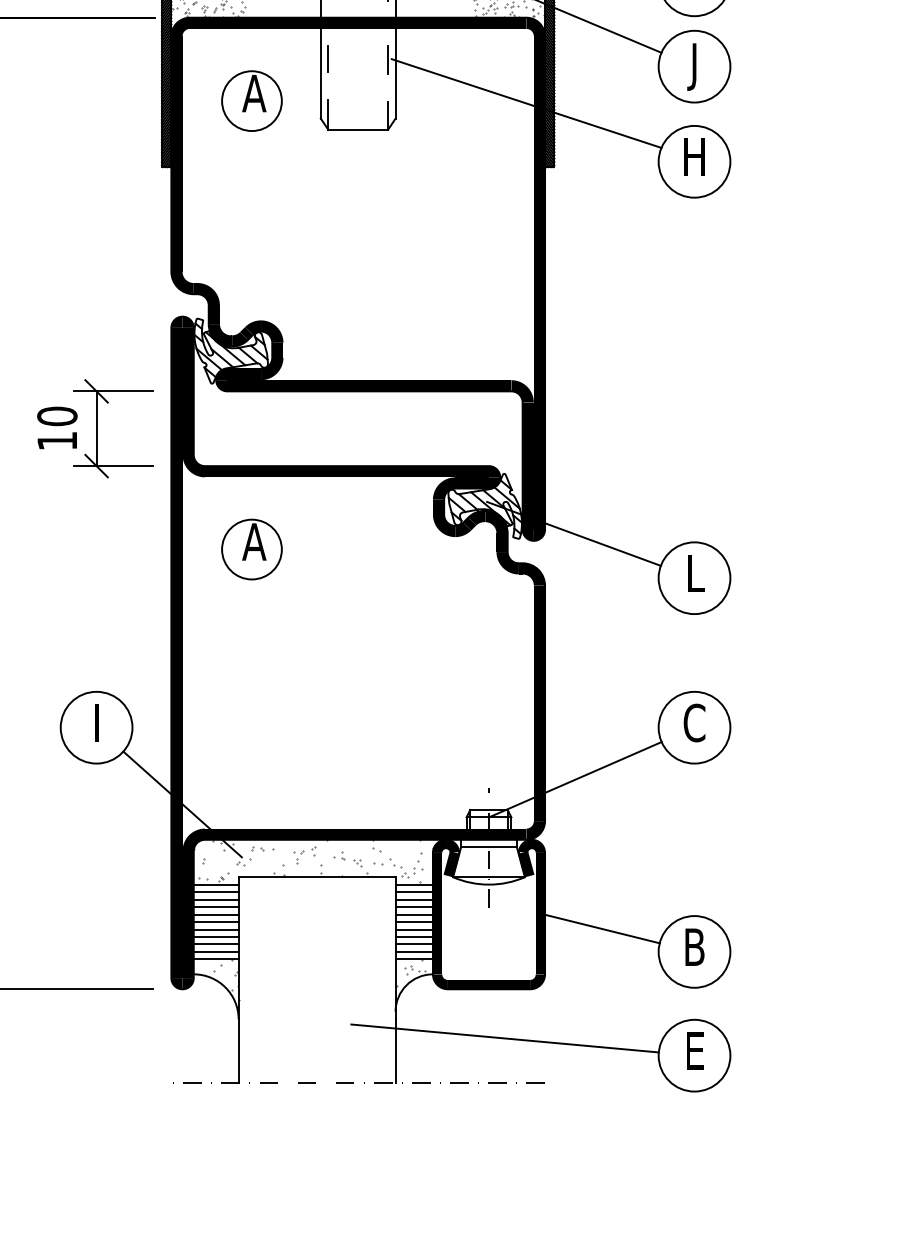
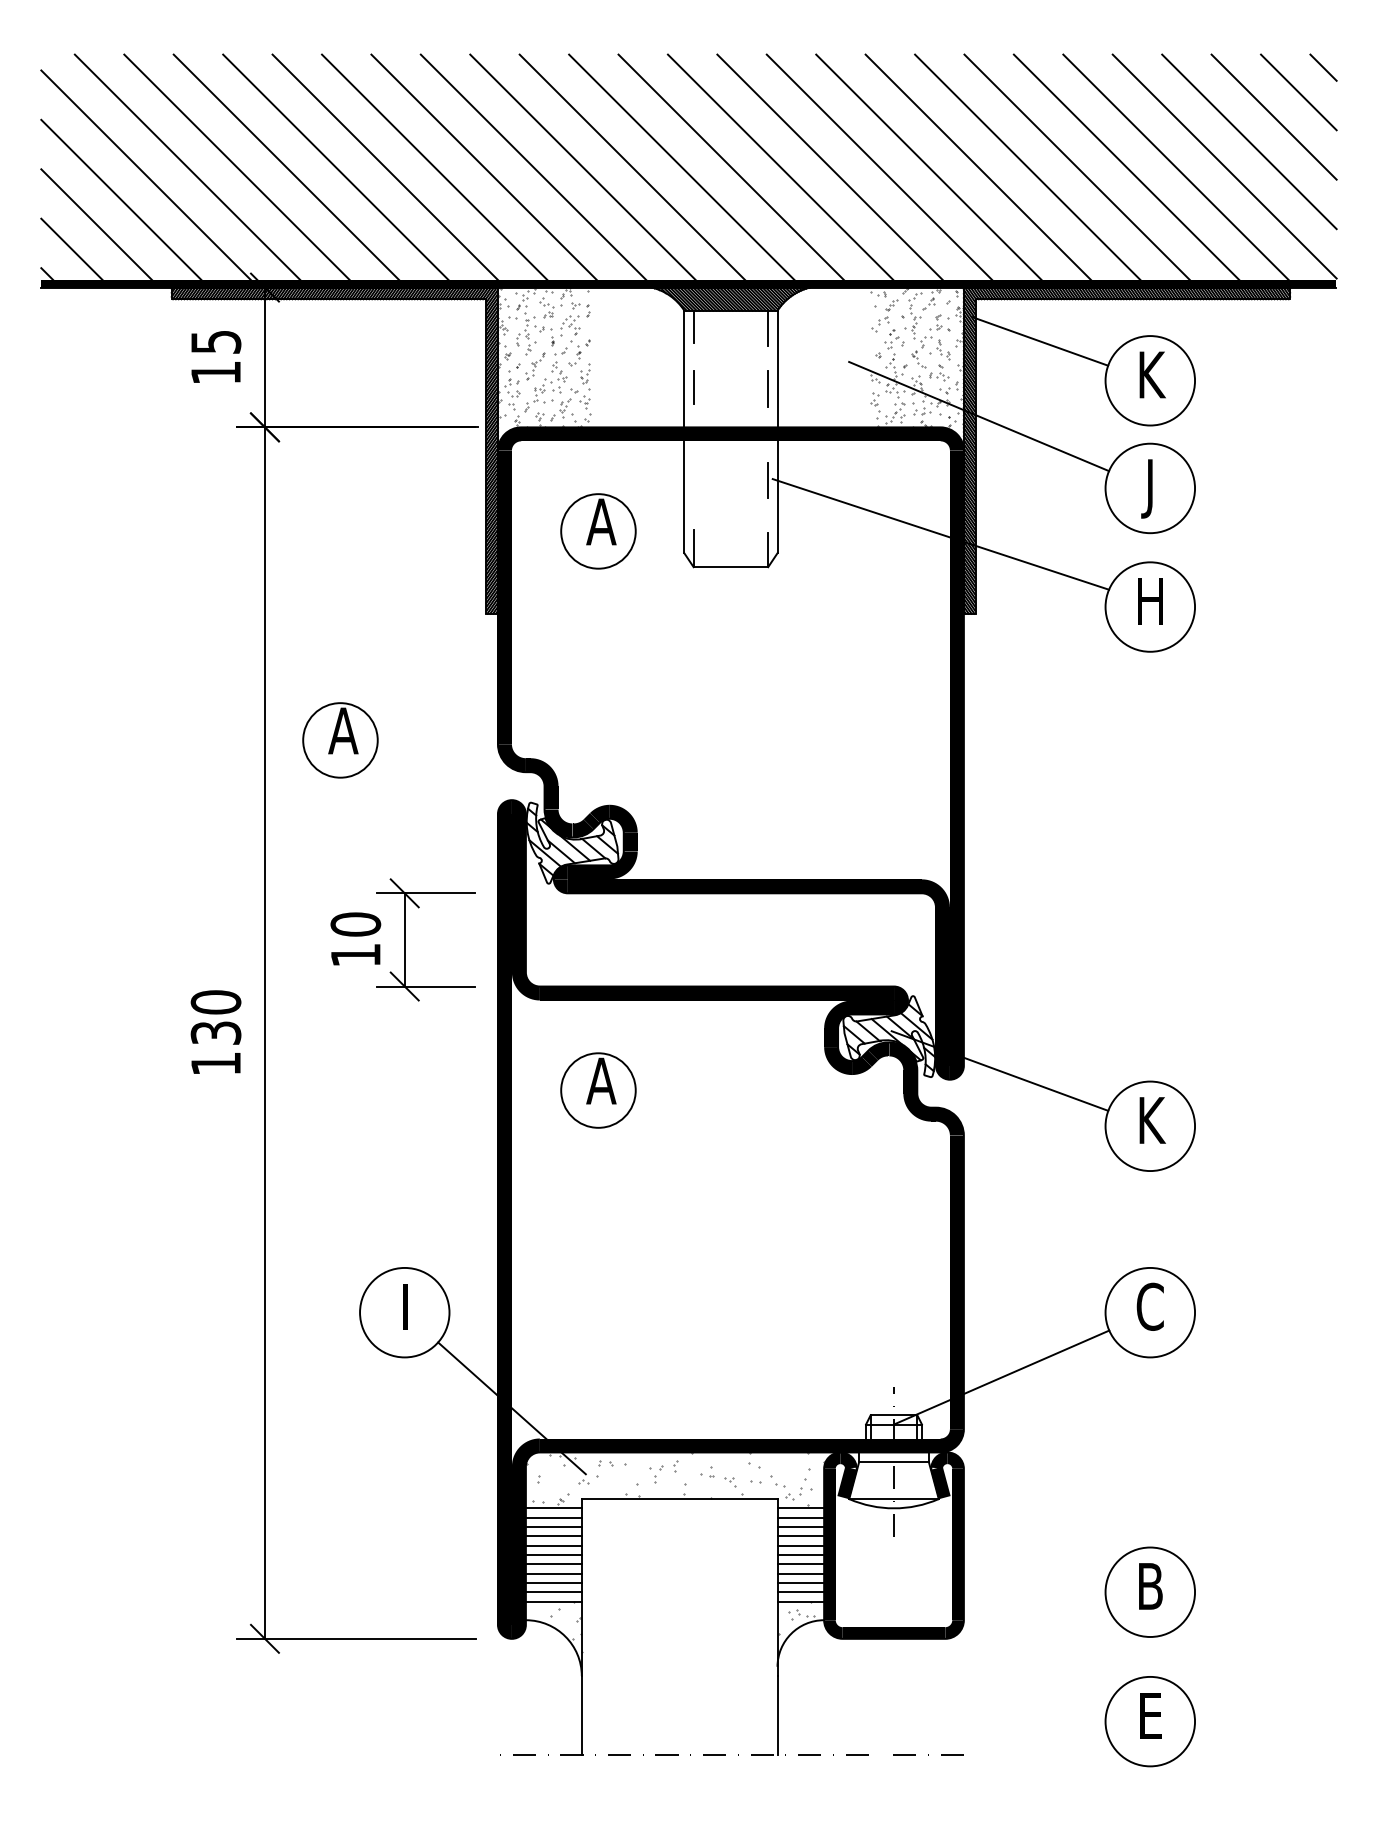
line: (328, 58) -> (693, 478), removed
part: (45, 268) -> (340, 740), added
text: (696, 573) -> (1152, 1120), L -> K
line: (600, 928) -> (1032, 1562), removed
line: (504, 1037) -> (913, 1699), removed

